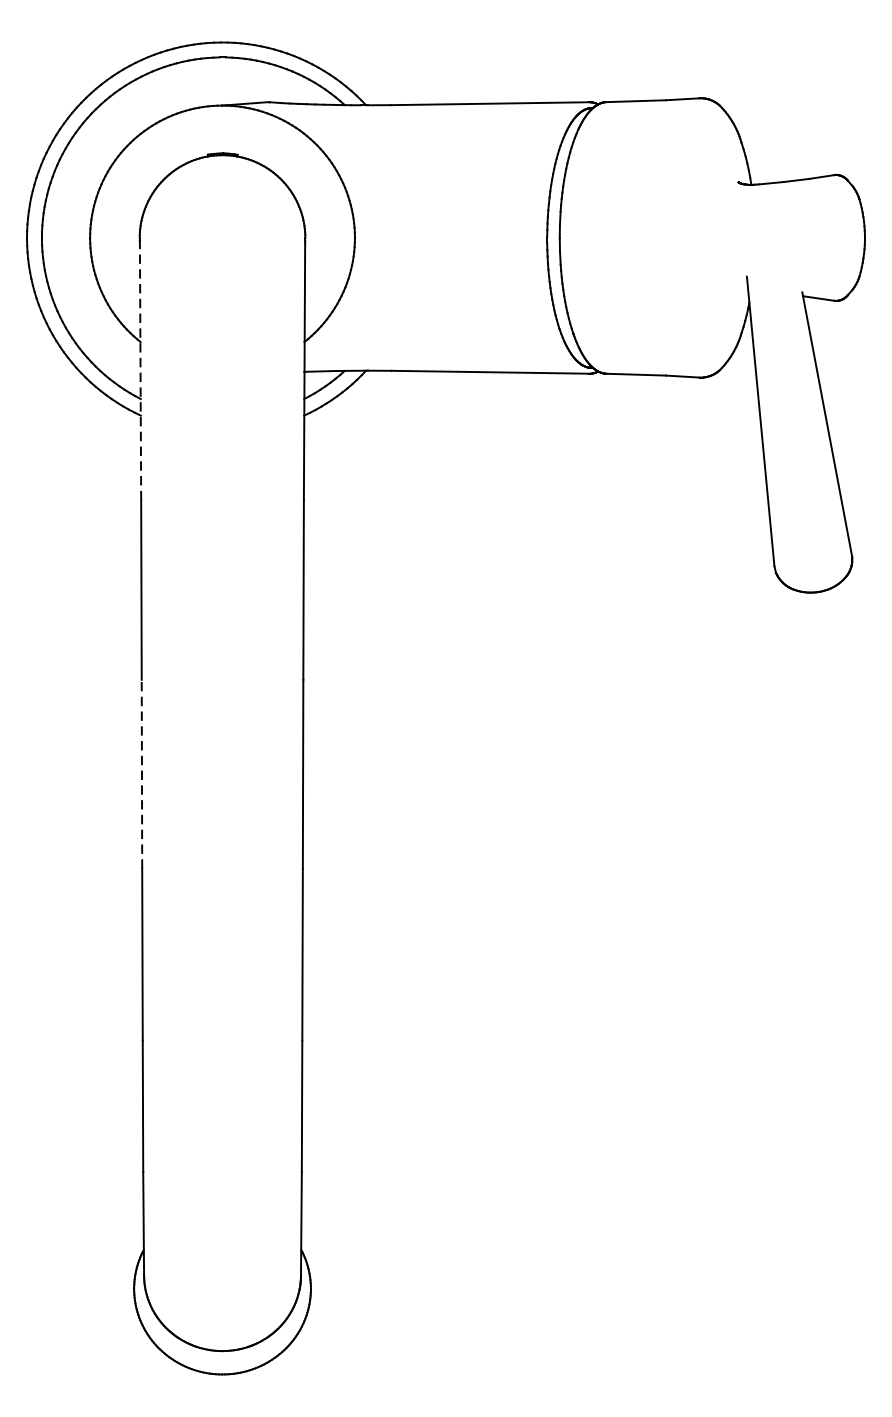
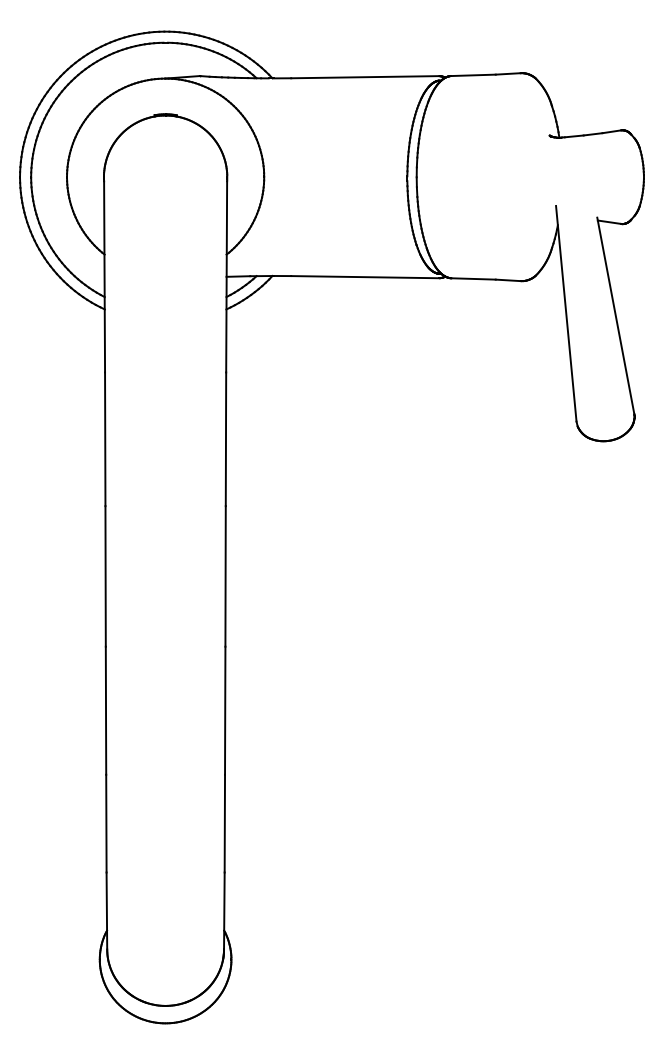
line: (140, 371) -> (104, 276), dashed -> solid
line: (141, 772) -> (105, 575), dashed -> solid

